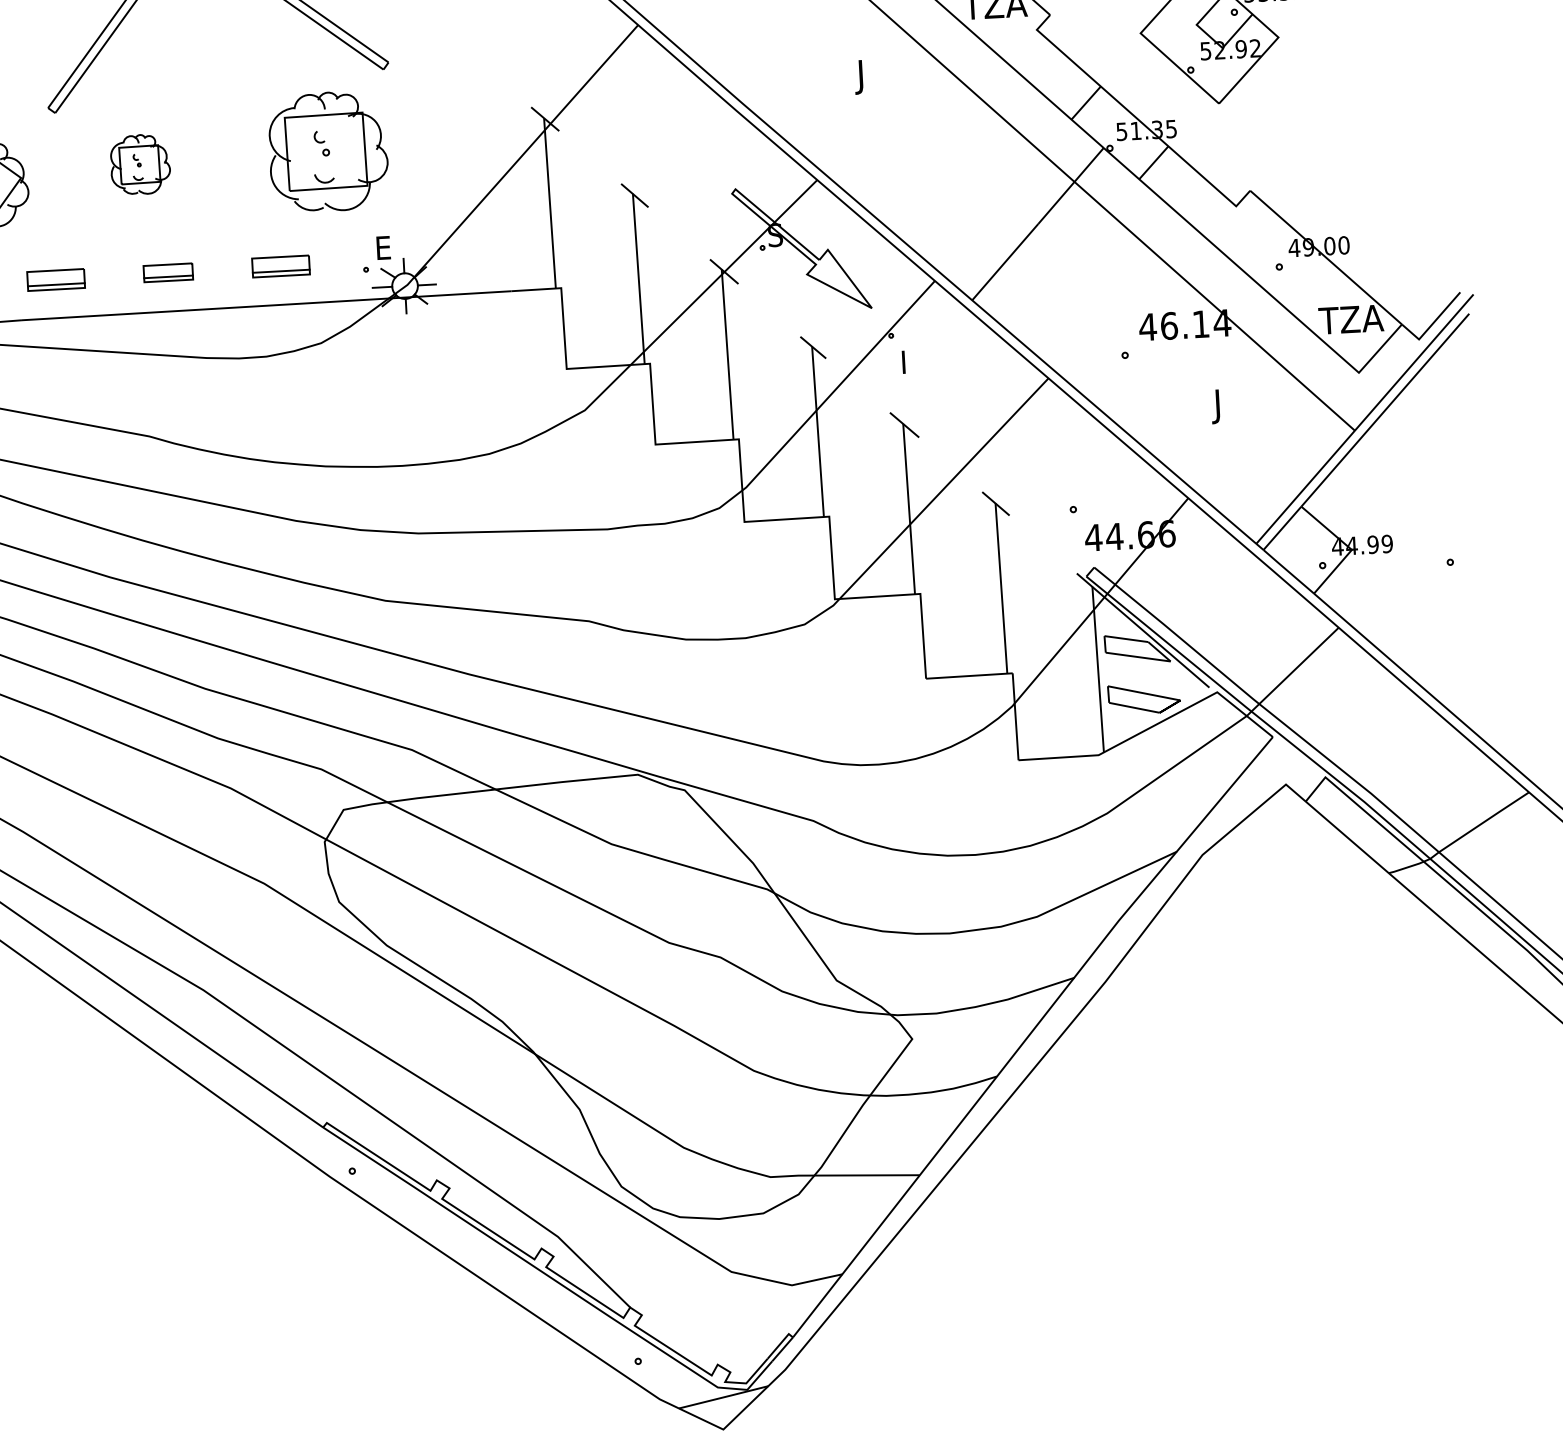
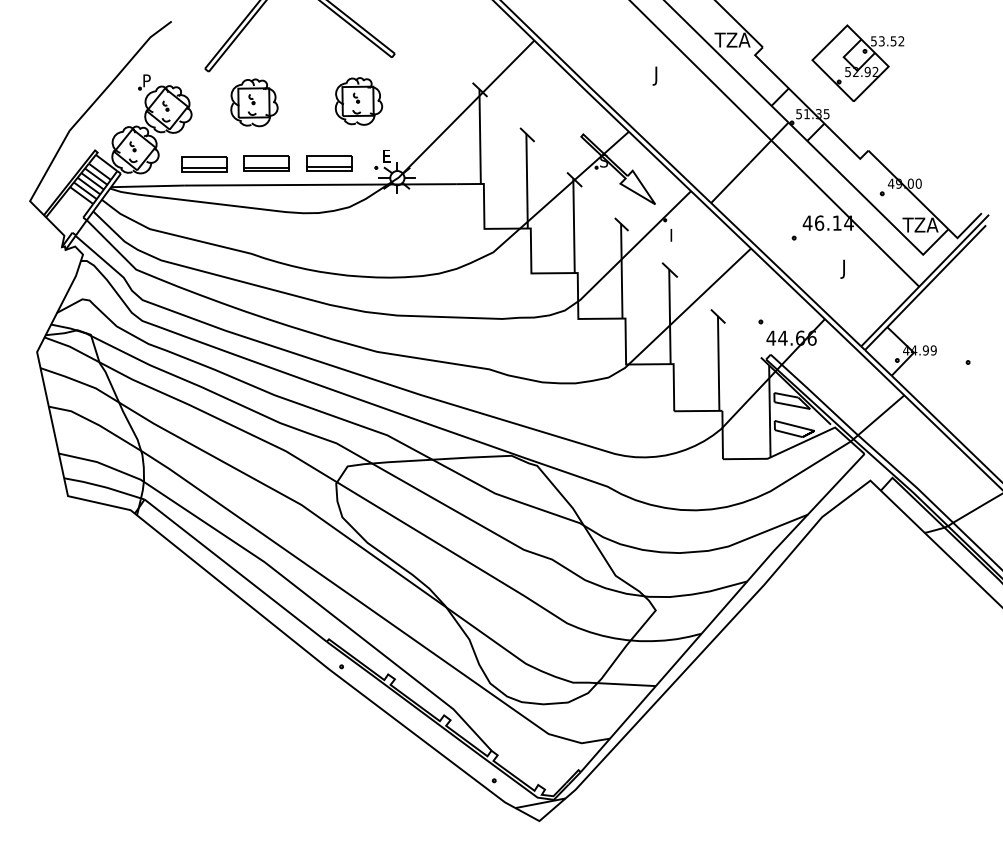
part: (327, 151) -> (358, 101), size x0.71
part: (140, 163) -> (254, 102), size x1.43
part: (281, 266) -> (329, 163), size x1.43
part: (168, 272) -> (266, 163), size x1.67
part: (56, 280) -> (204, 164), size x1.43

